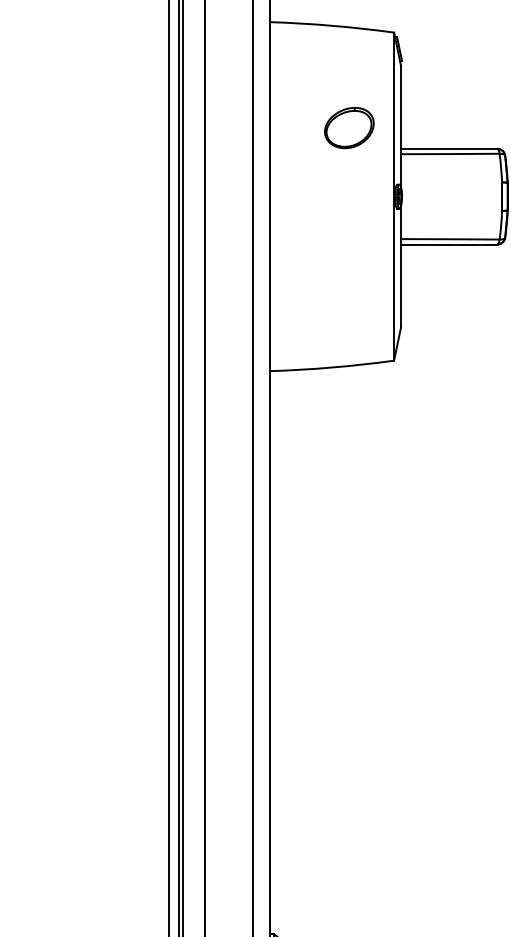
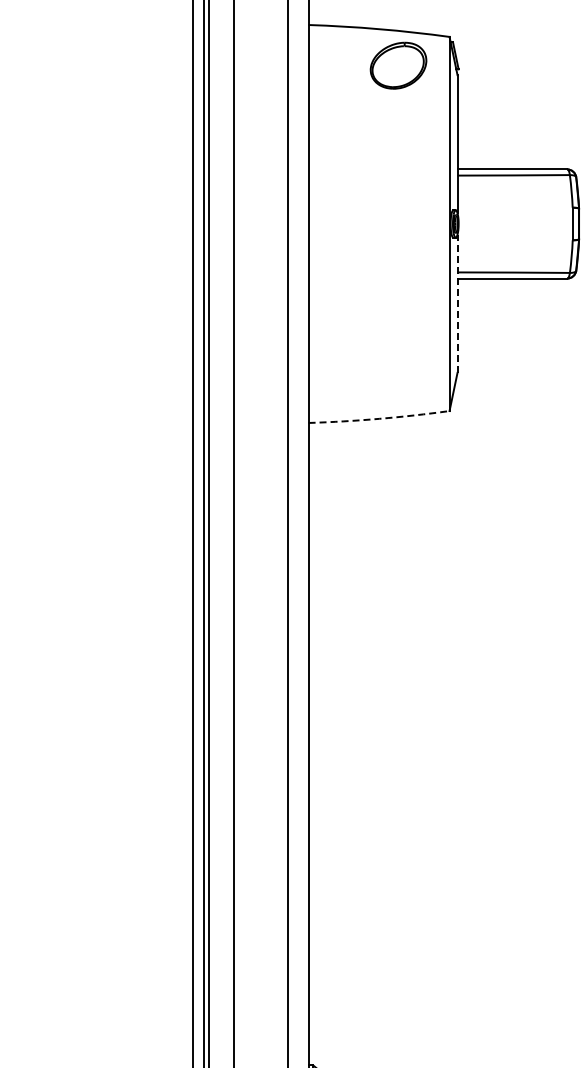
part: (349, 127) -> (398, 65), moved
line: (401, 266) -> (457, 303), solid -> dashed
arc: (332, 367) -> (379, 418), solid -> dashed

